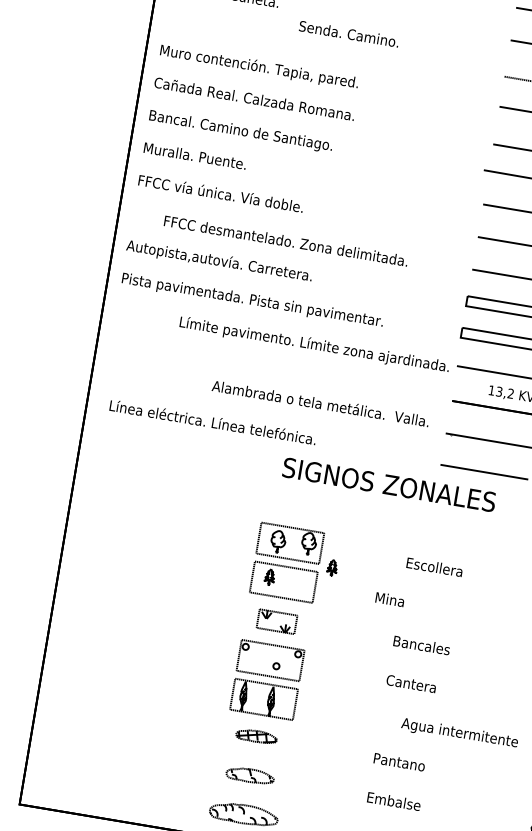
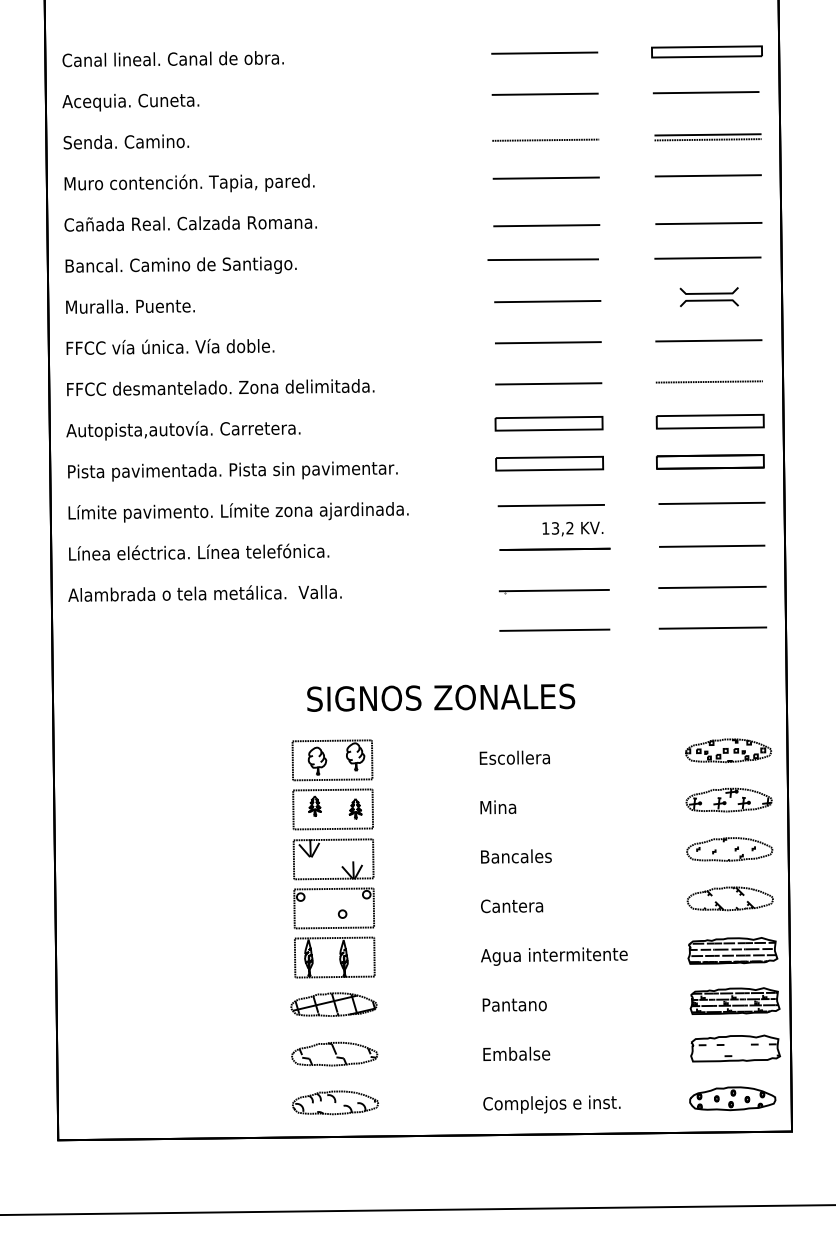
text: (348, 33) -> (125, 141), moved
text: (285, 240) -> (220, 387), moved
text: (314, 345) -> (238, 512), moved
text: (320, 403) -> (204, 593), moved
text: (213, 421) -> (199, 551), moved
text: (389, 484) -> (441, 697), moved
part: (332, 567) -> (355, 808), moved
text: (390, 599) -> (498, 807), moved
part: (276, 621) -> (333, 859), size x1.67
text: (459, 733) -> (554, 956), moved
part: (256, 736) -> (333, 1004), size x1.67
part: (250, 775) -> (334, 1053), size x1.43

